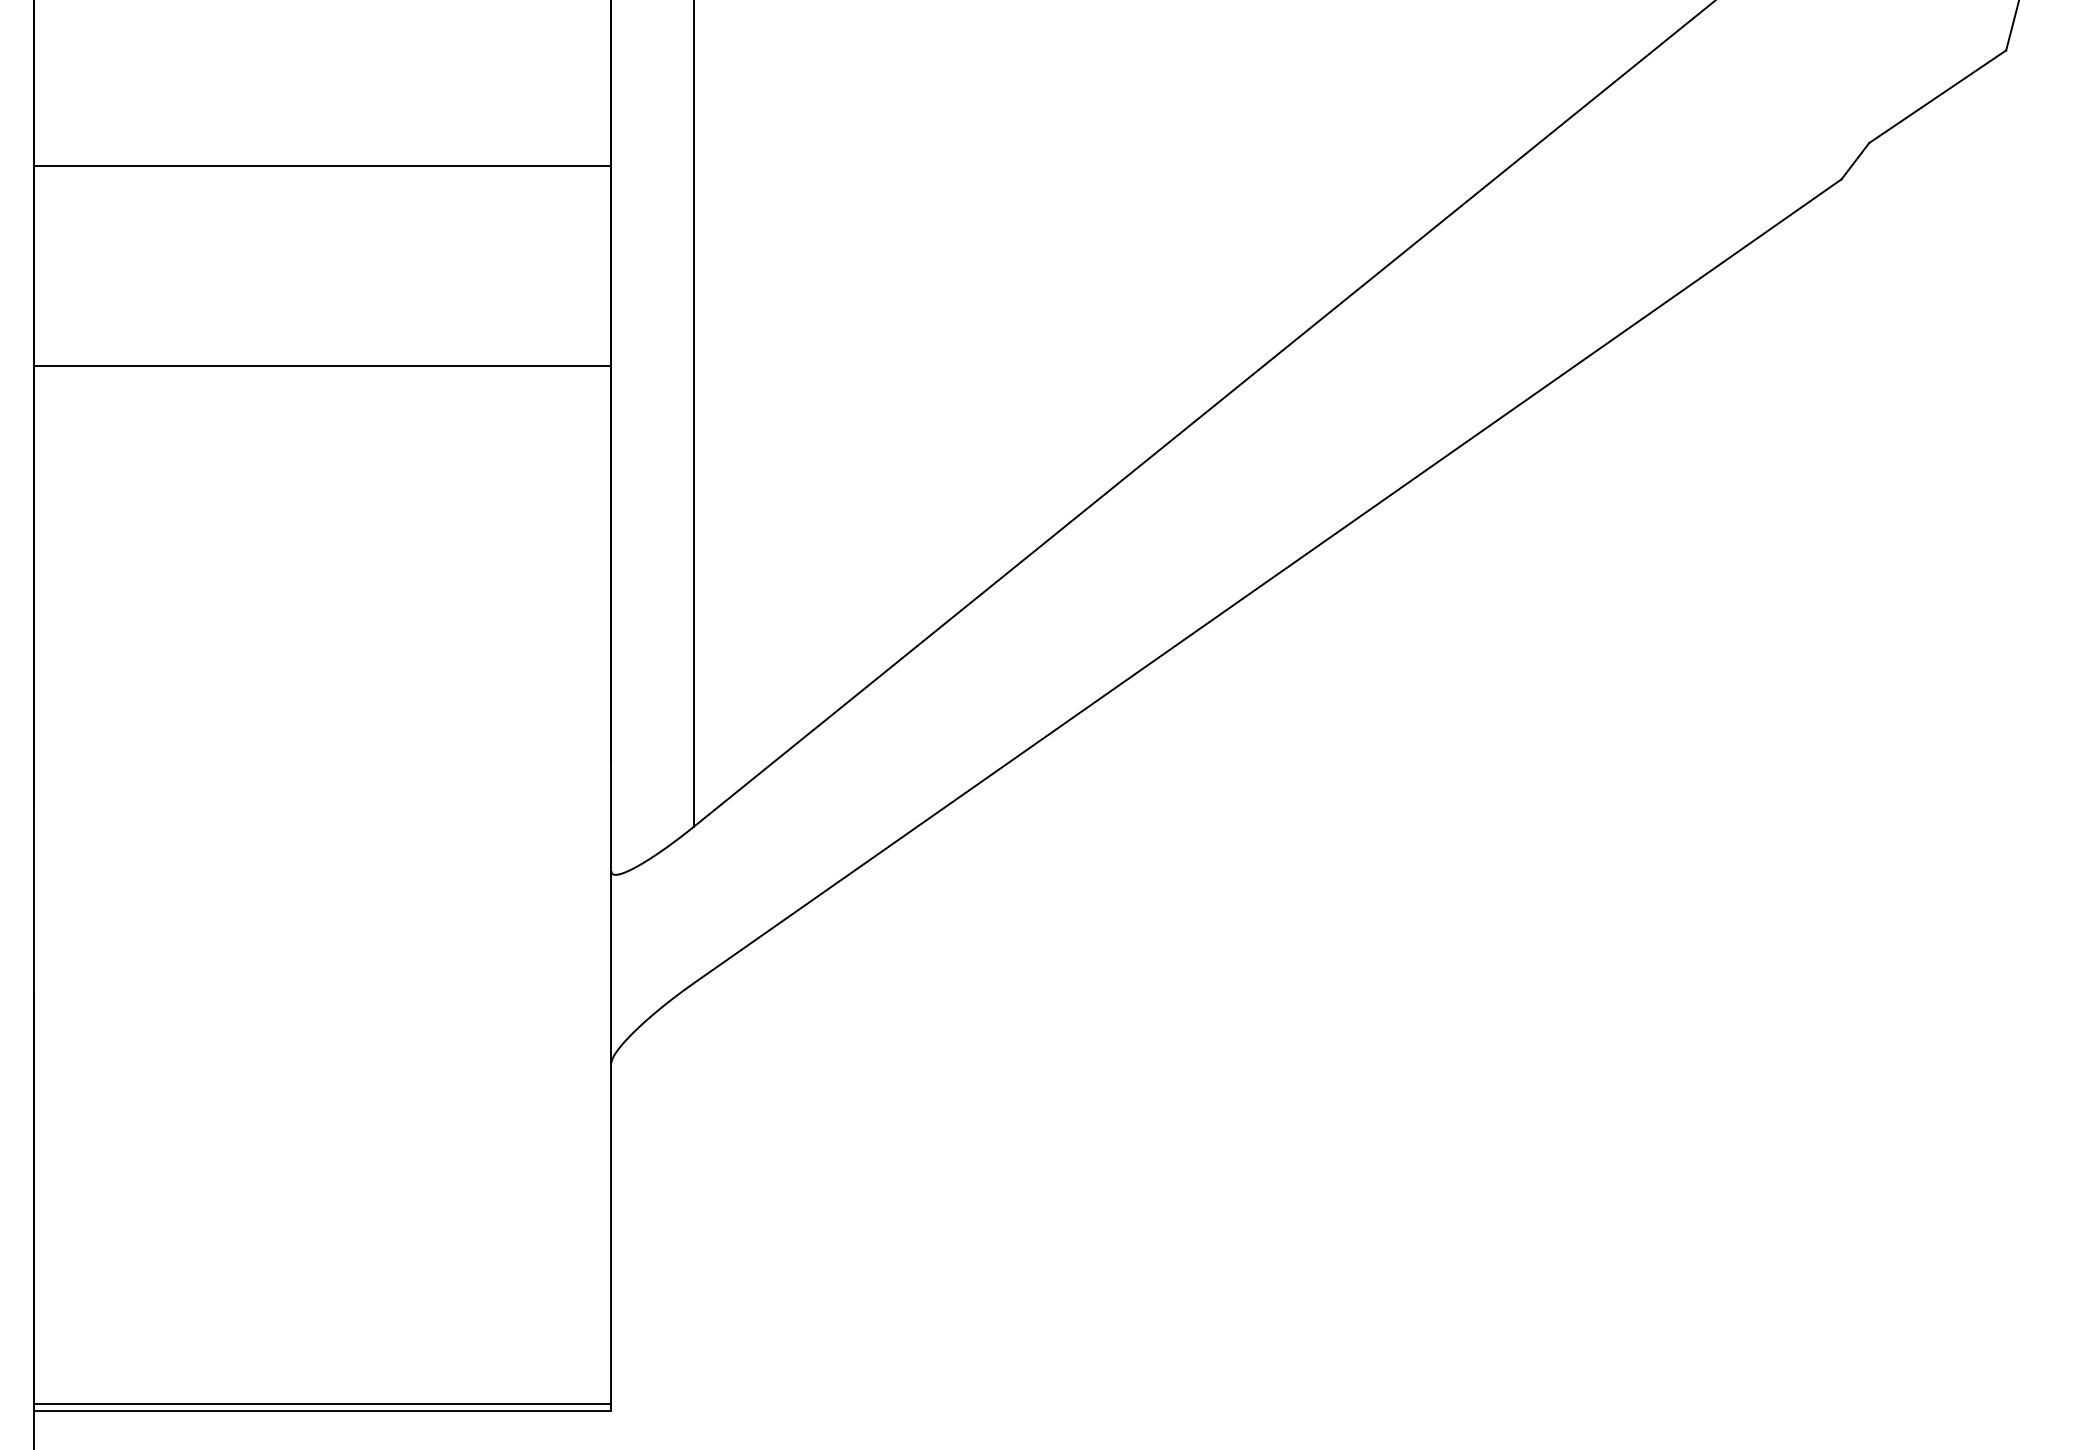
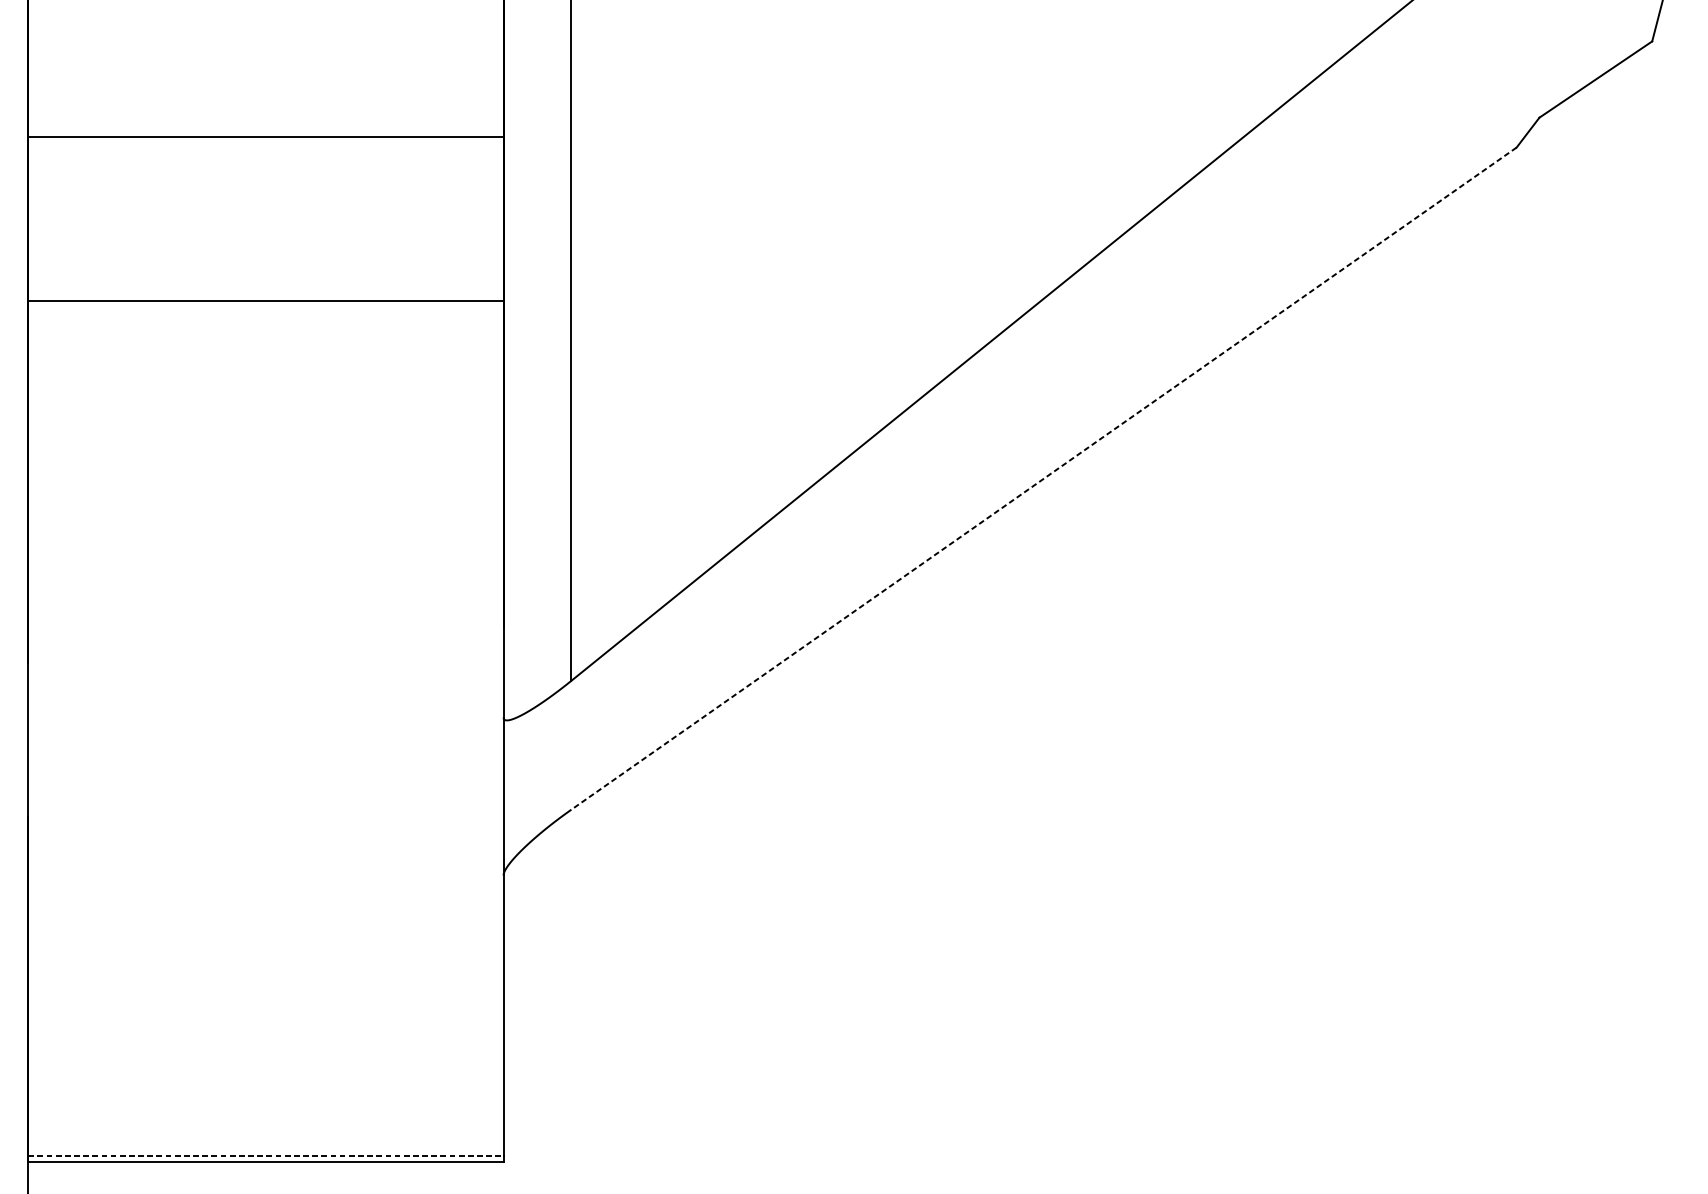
line: (1267, 581) -> (1043, 478), solid -> dashed
line: (322, 1403) -> (265, 1155), solid -> dashed

